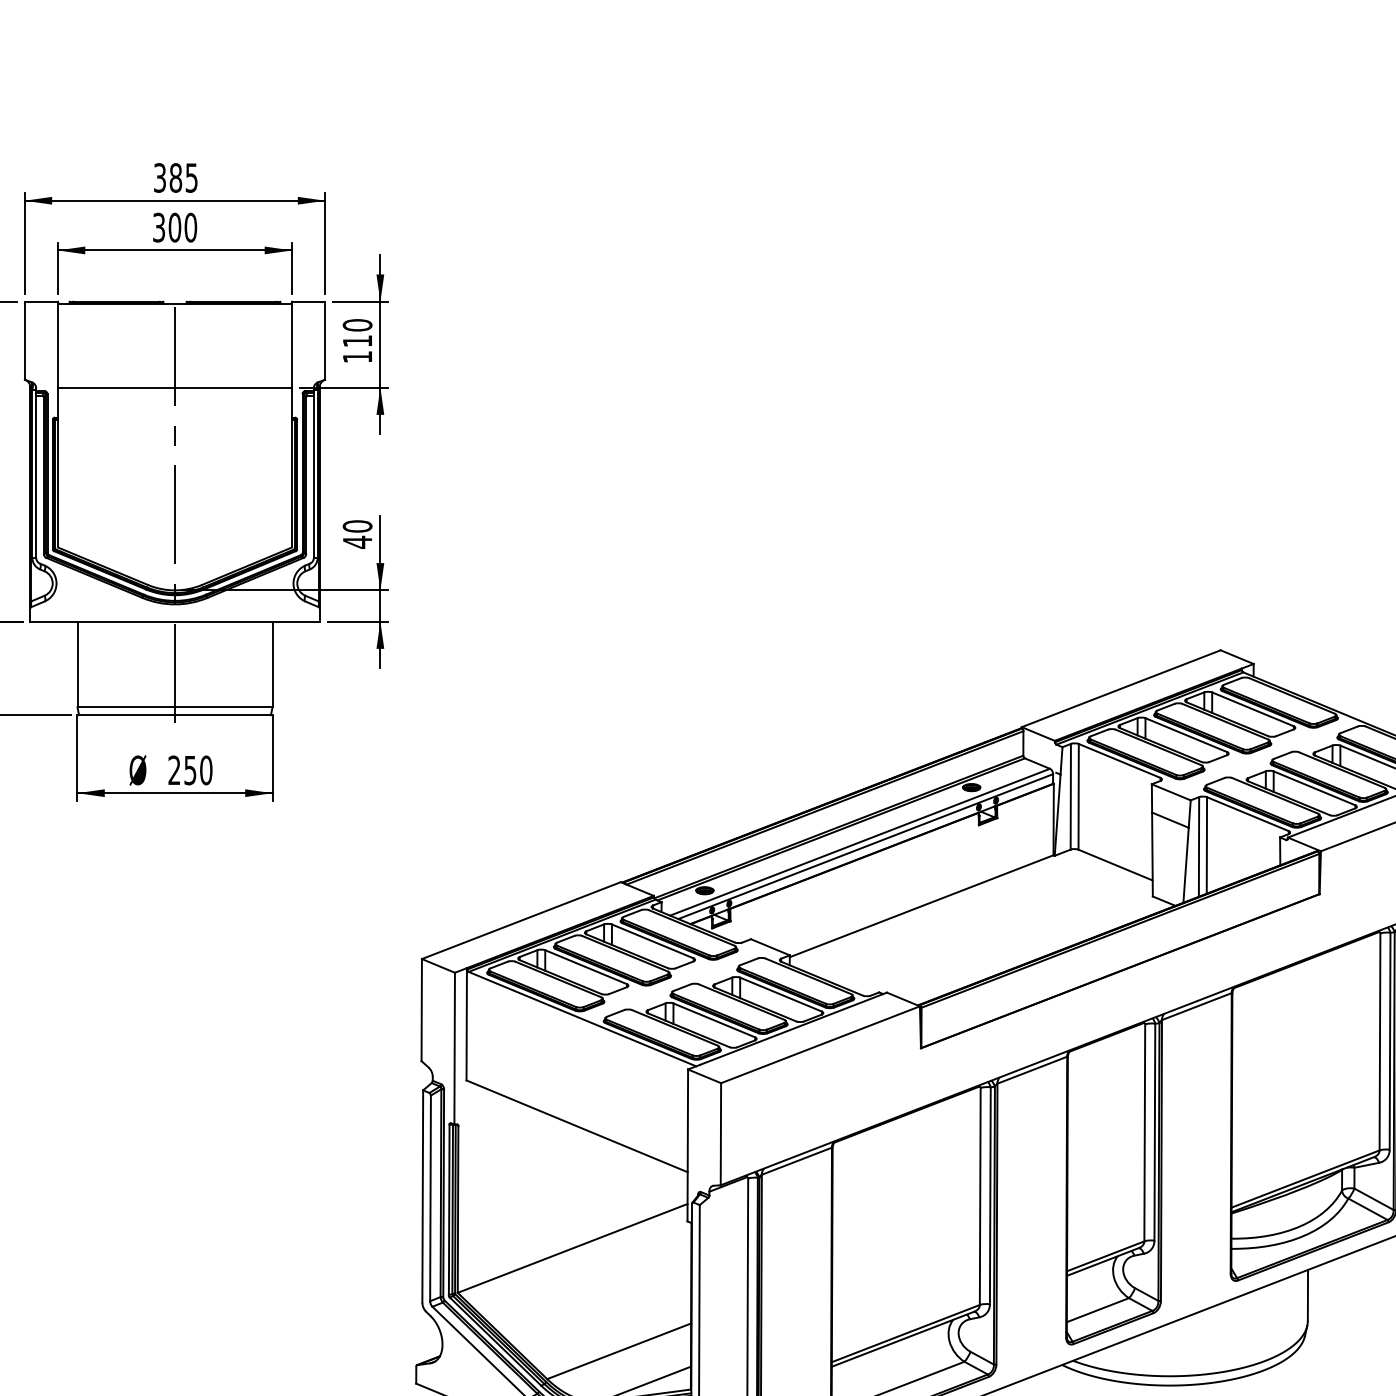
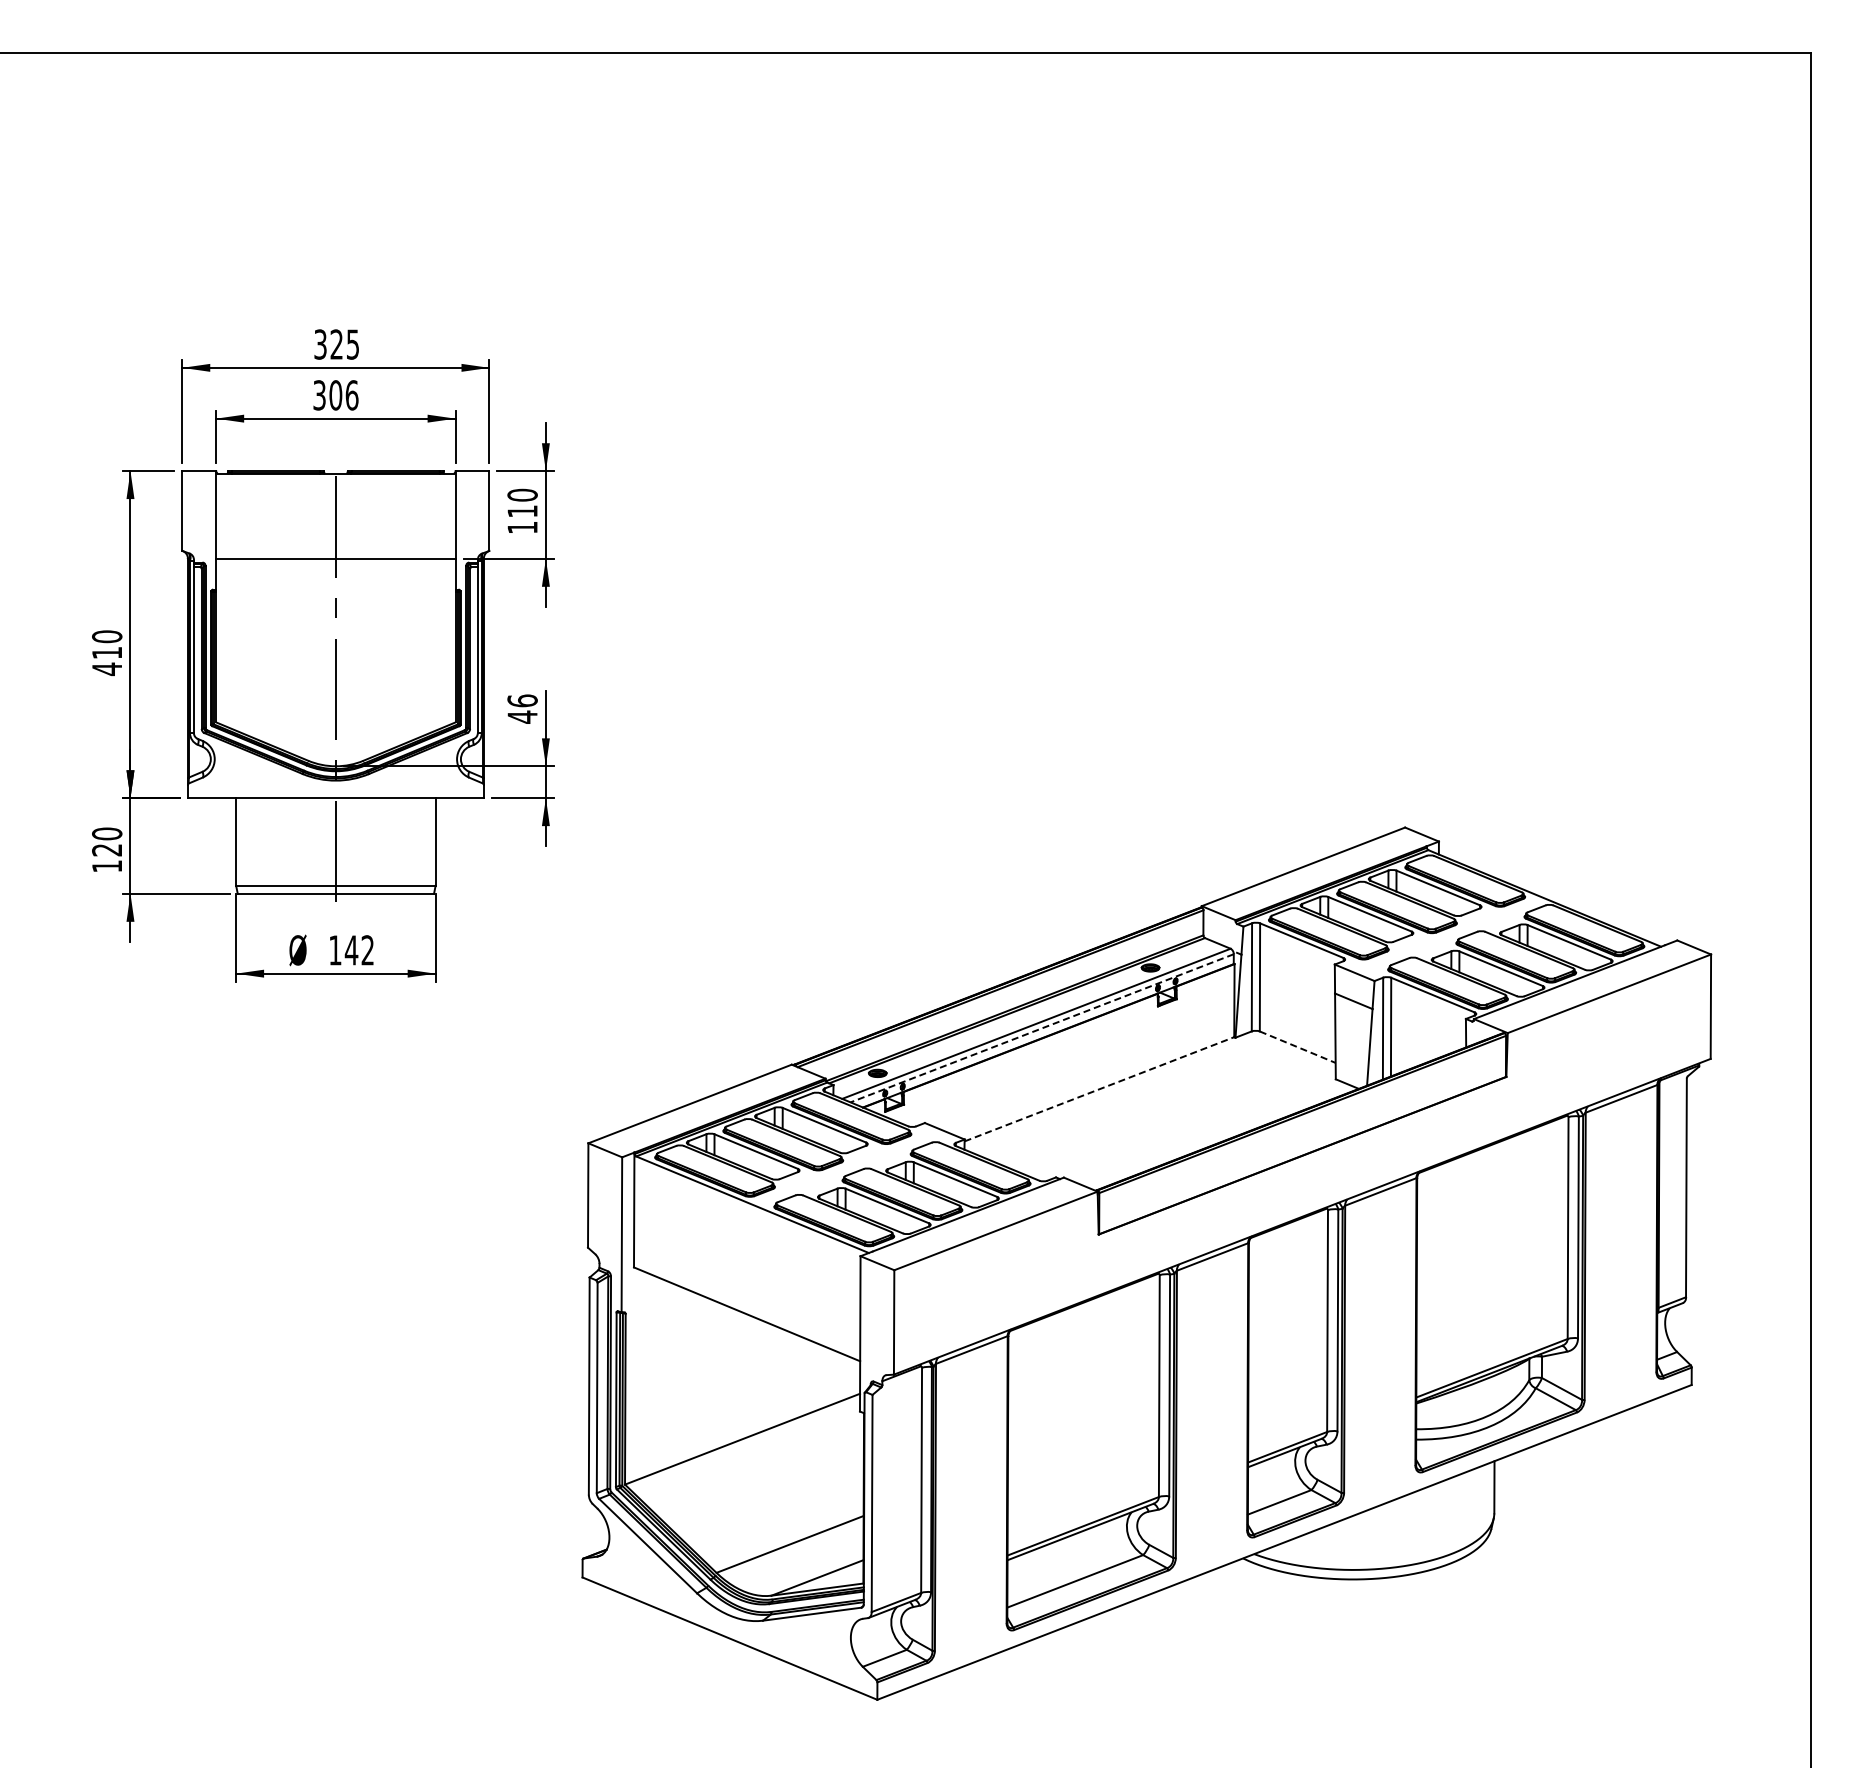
text: (175, 177) -> (336, 344), 385 -> 325
text: (190, 227) -> (351, 395), 300 -> 306
text: (357, 526) -> (522, 700), 40 -> 46
text: (190, 770) -> (351, 950), 250 -> 142
line: (865, 846) -> (1041, 1028), solid -> dashed
line: (1116, 865) -> (1298, 1047), solid -> dashed
line: (921, 906) -> (1099, 1089), solid -> dashed

